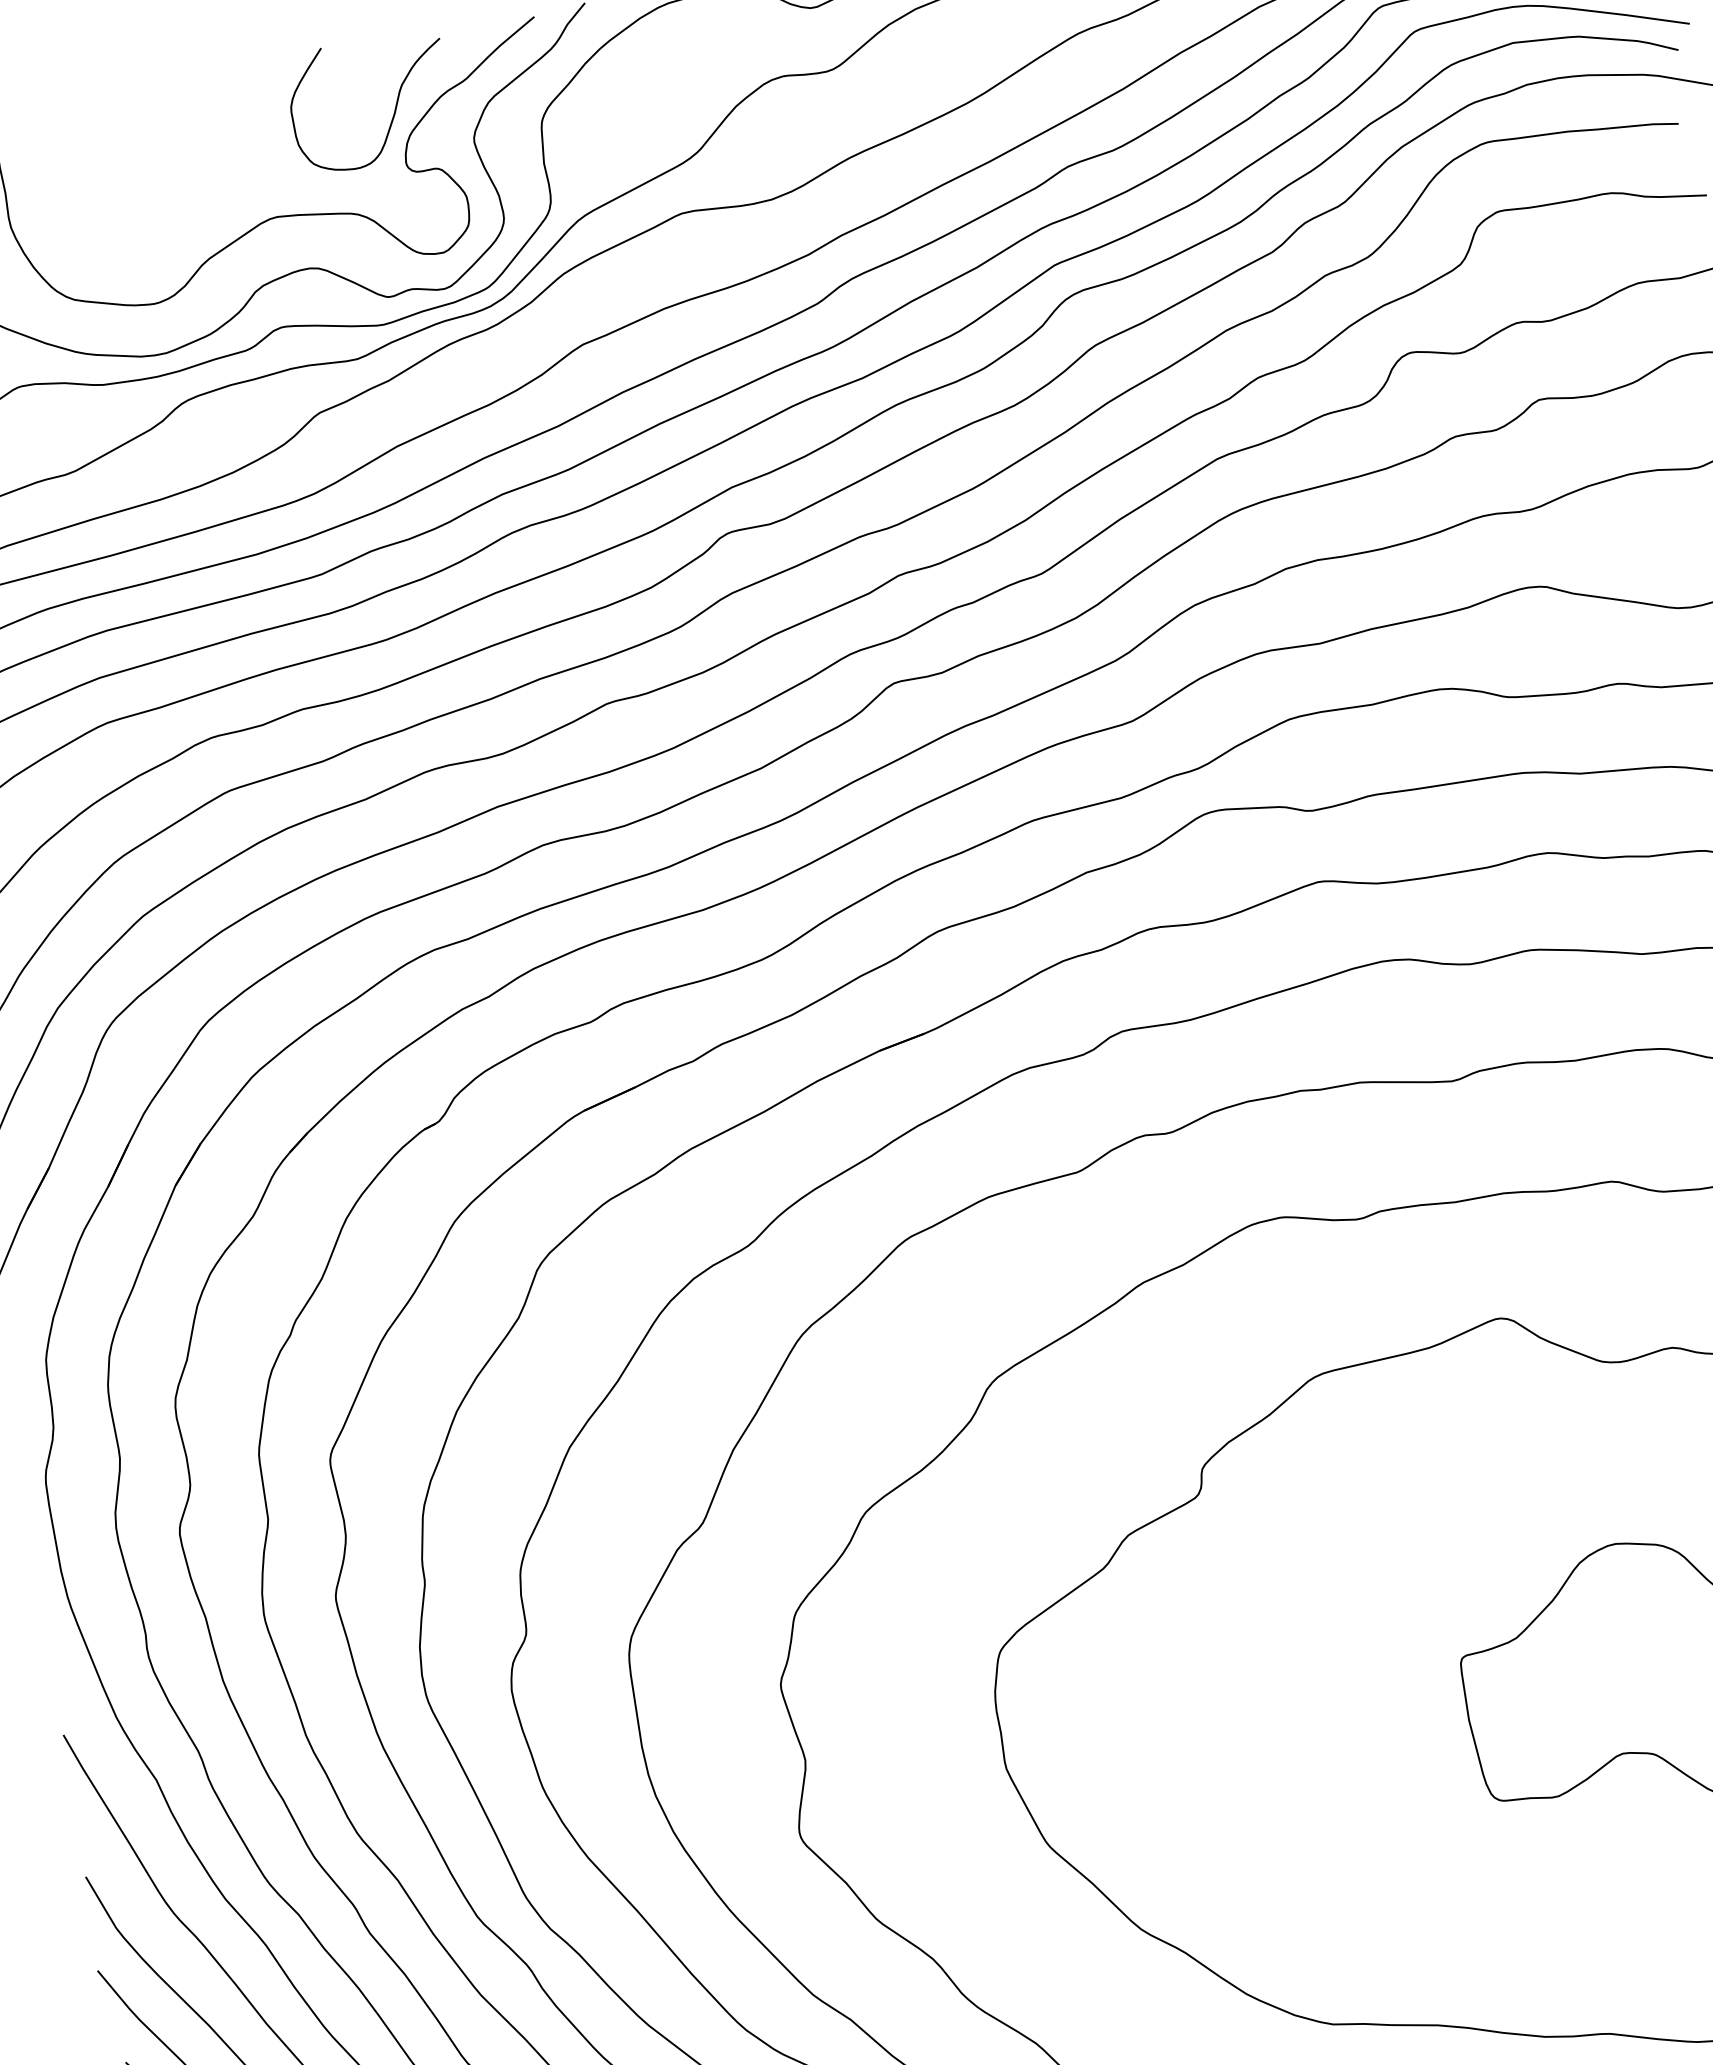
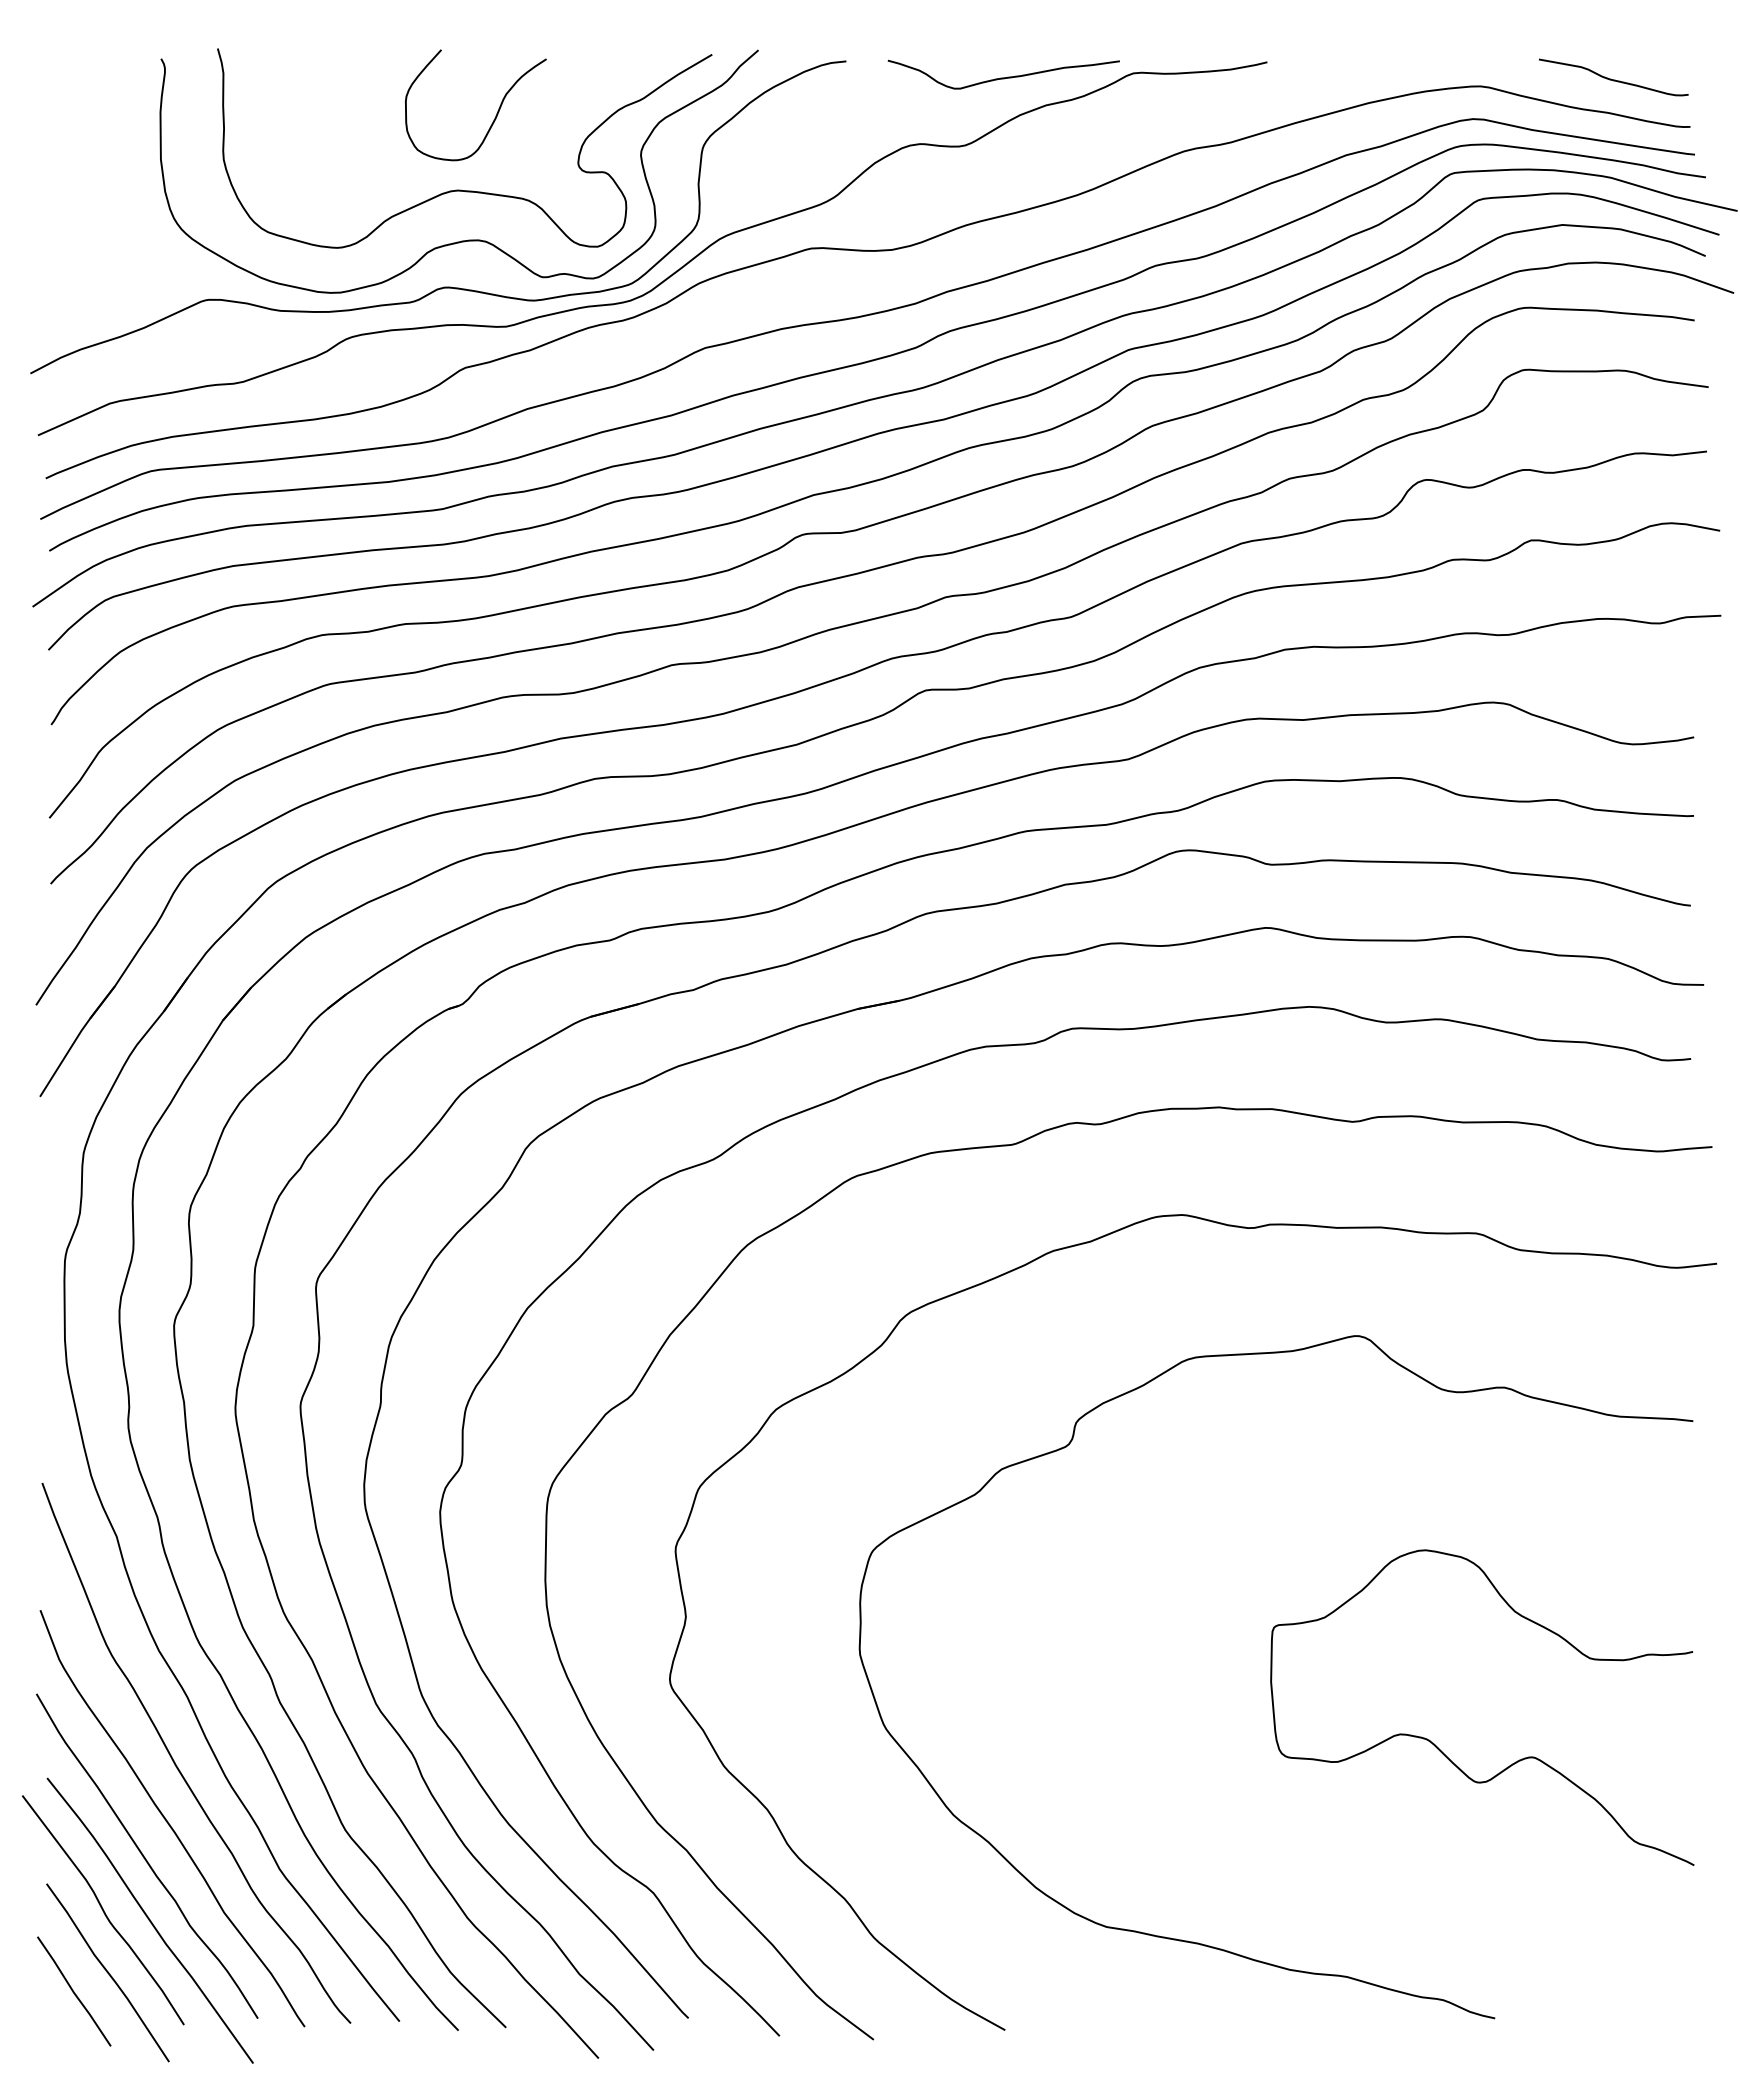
curve: (393, 110) -> (495, 115), moved

